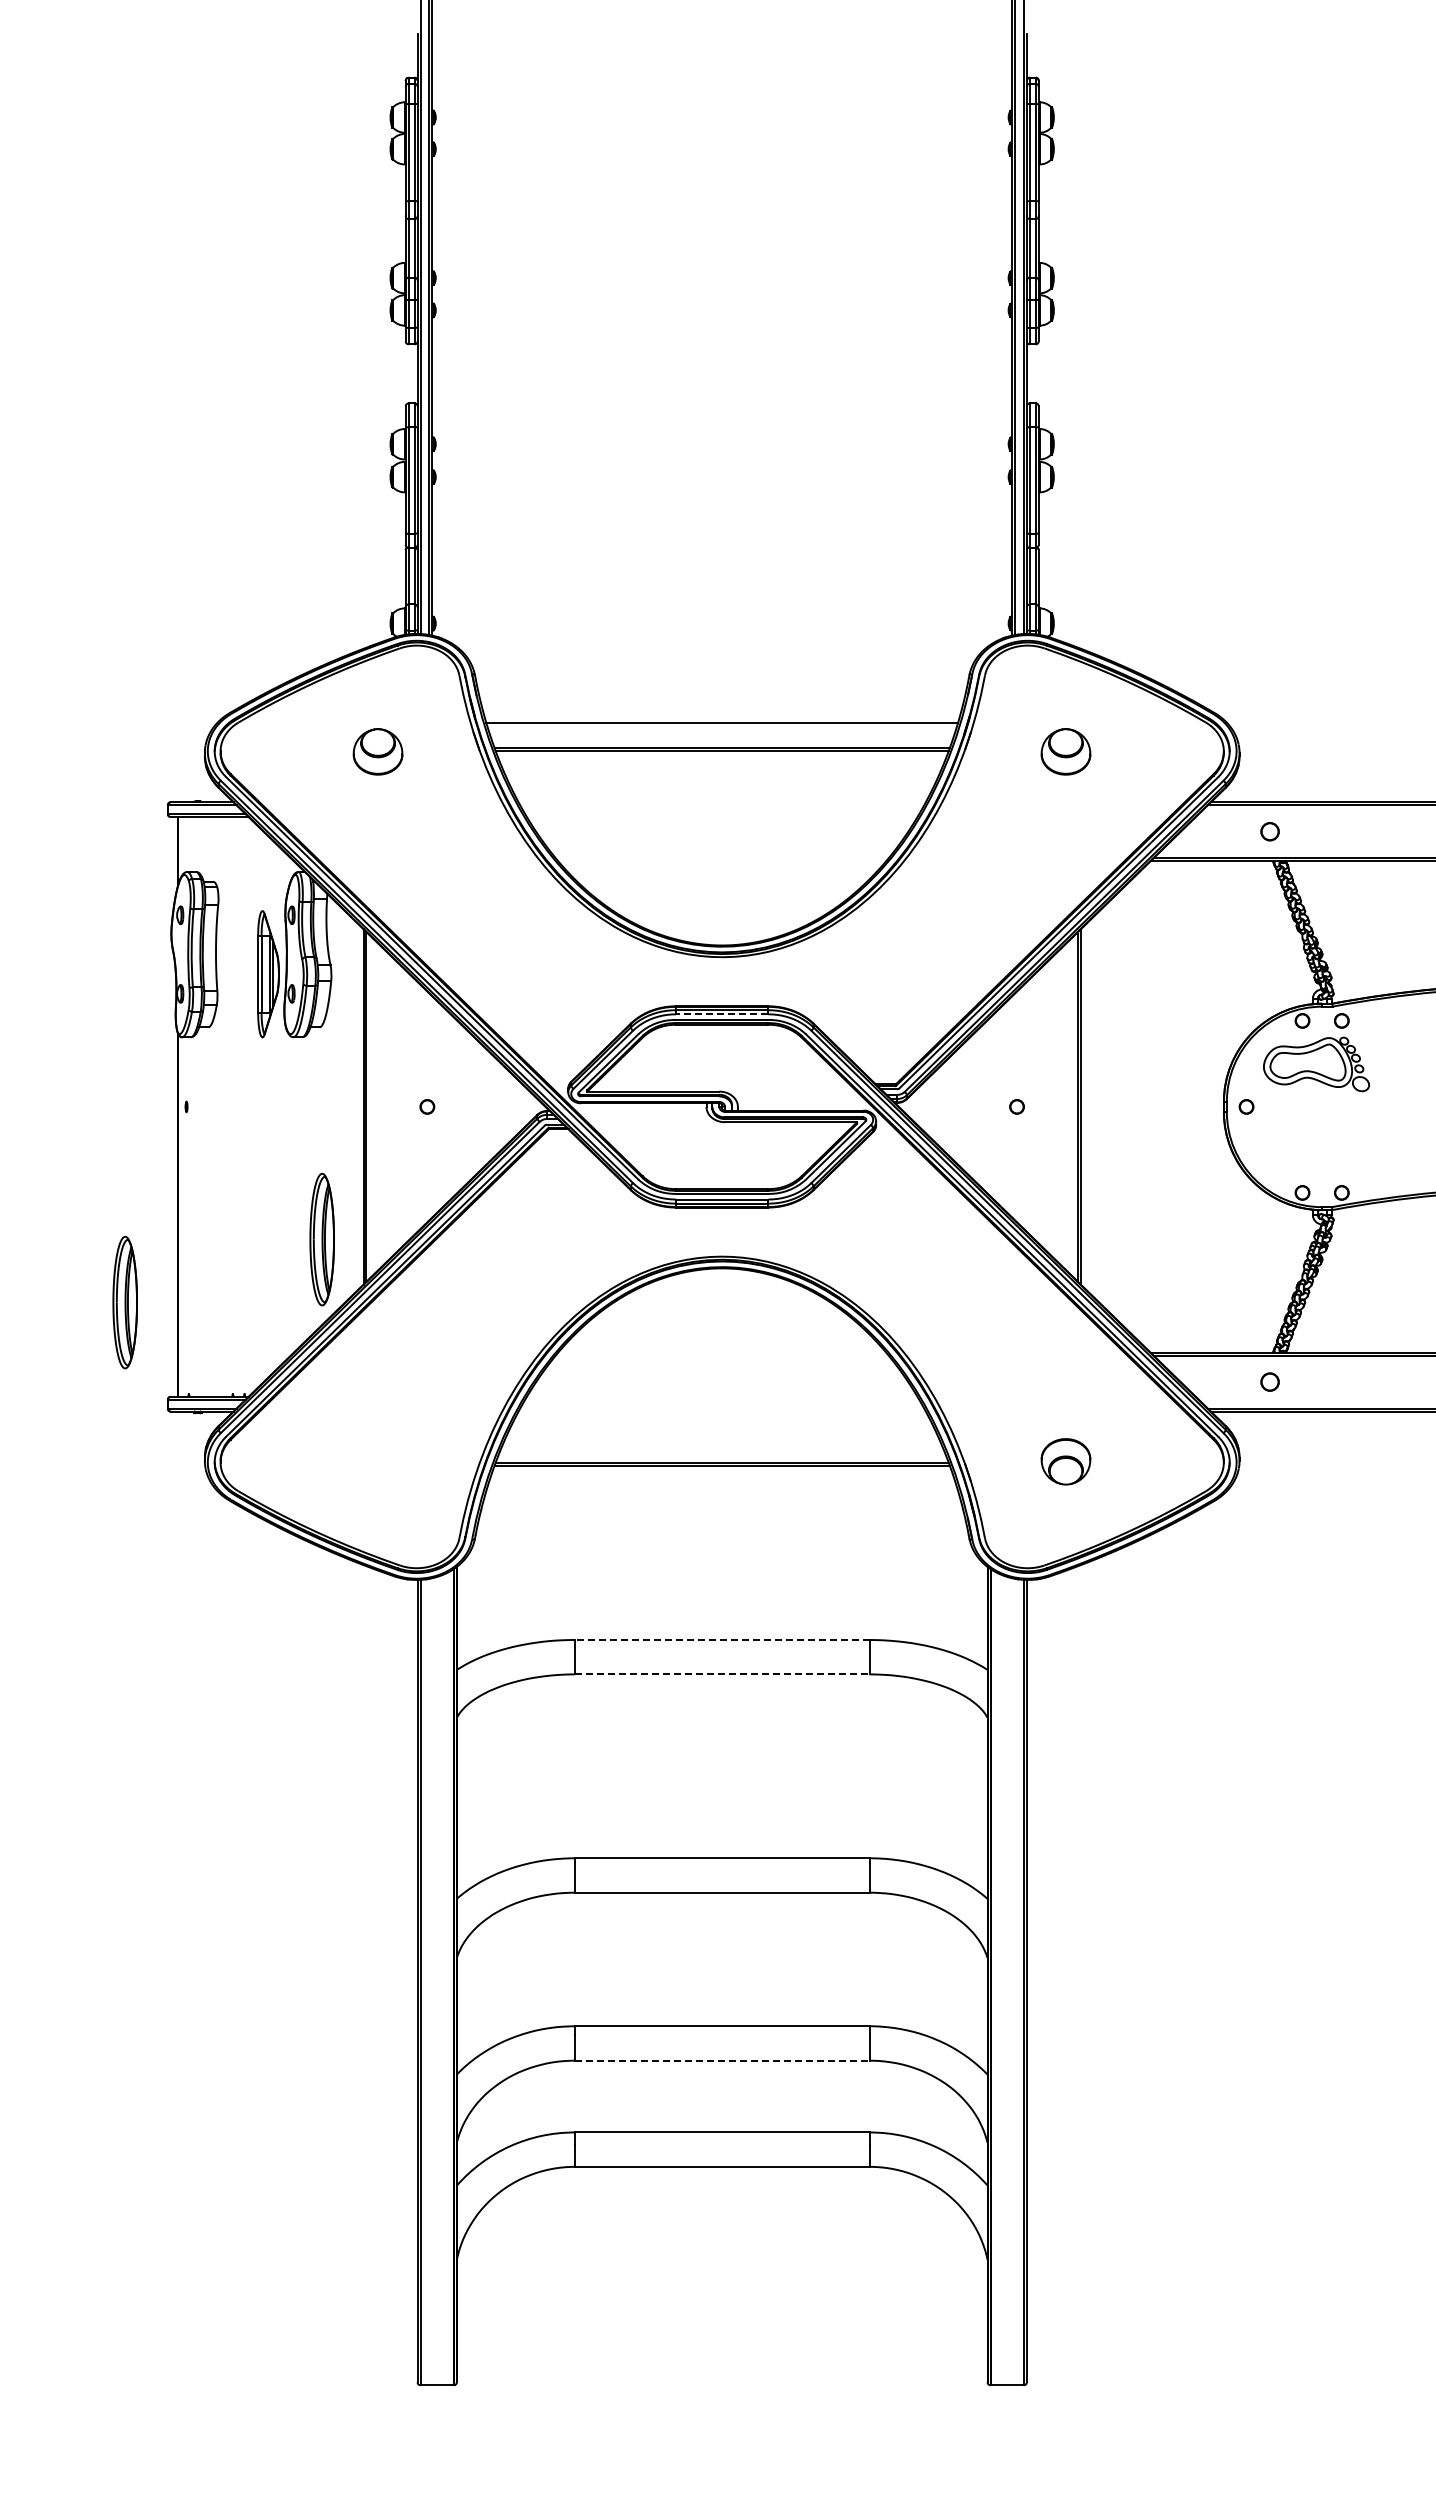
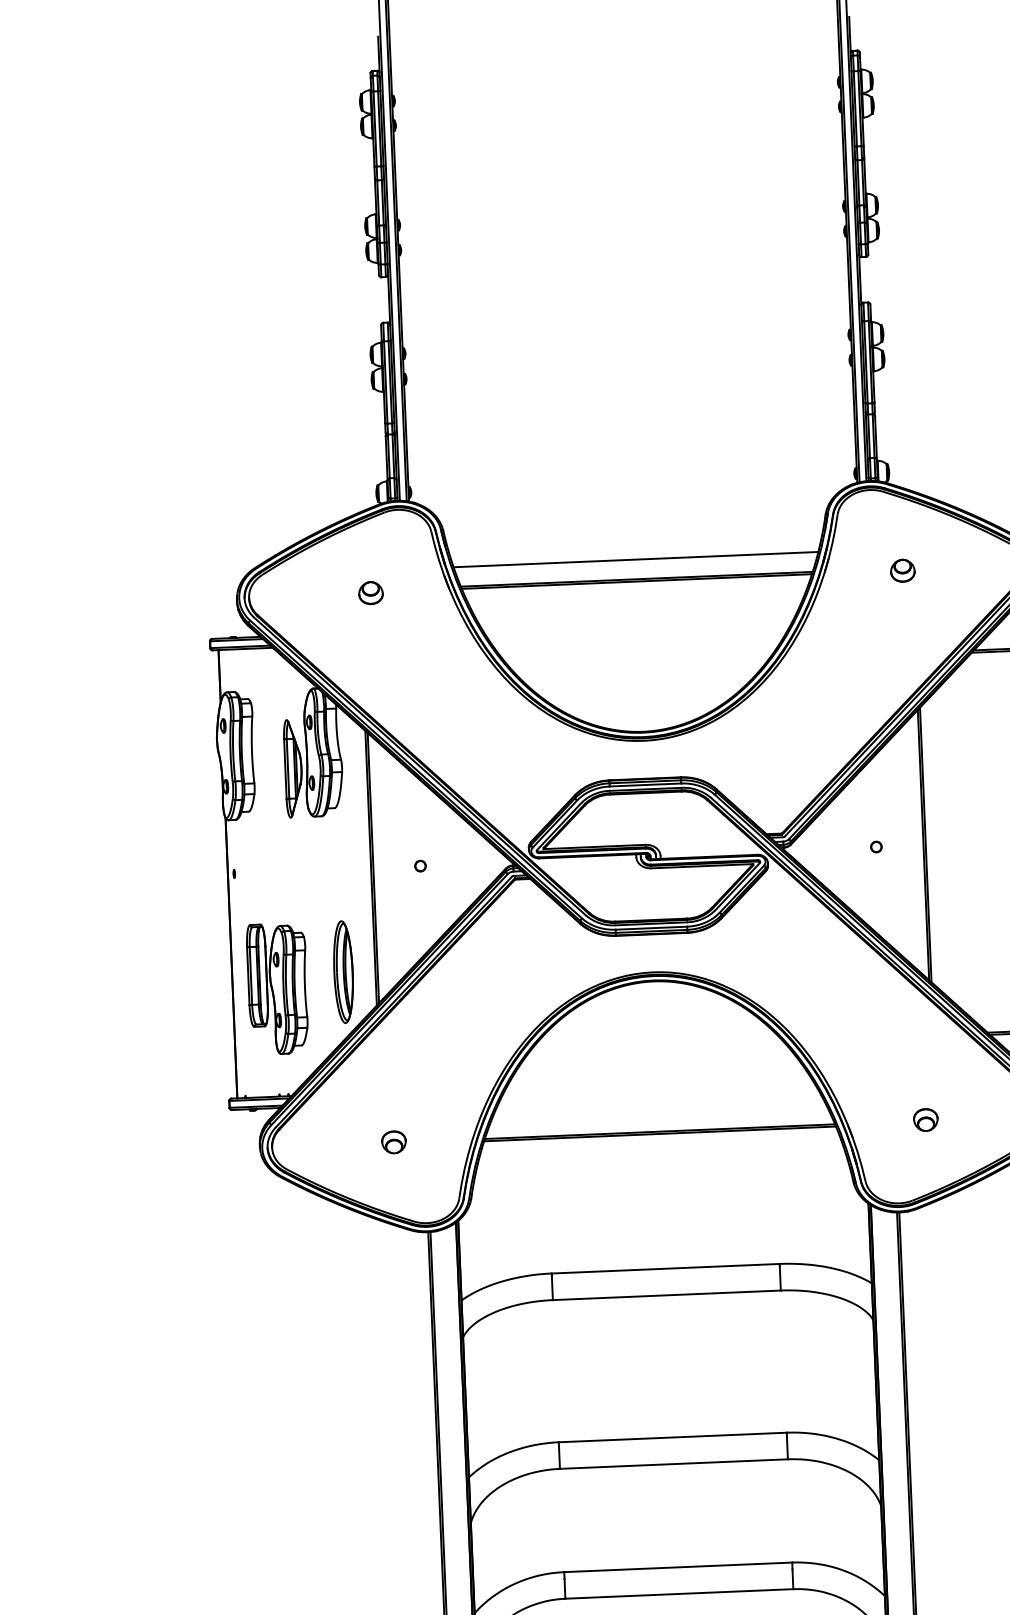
part: (378, 751) -> (371, 592), size x0.62
part: (1066, 751) -> (903, 570), size x0.62
line: (721, 1014) -> (644, 785), dashed -> solid
part: (236, 1257) -> (277, 988), added
part: (124, 1302) -> (192, 1027), removed
part: (378, 1462) -> (394, 1142), added
part: (1066, 1462) -> (926, 1120), size x0.62
line: (721, 1640) -> (665, 1269), dashed -> solid
line: (722, 1674) -> (667, 1295), dashed -> solid
line: (722, 2060) -> (679, 1593), dashed -> solid

